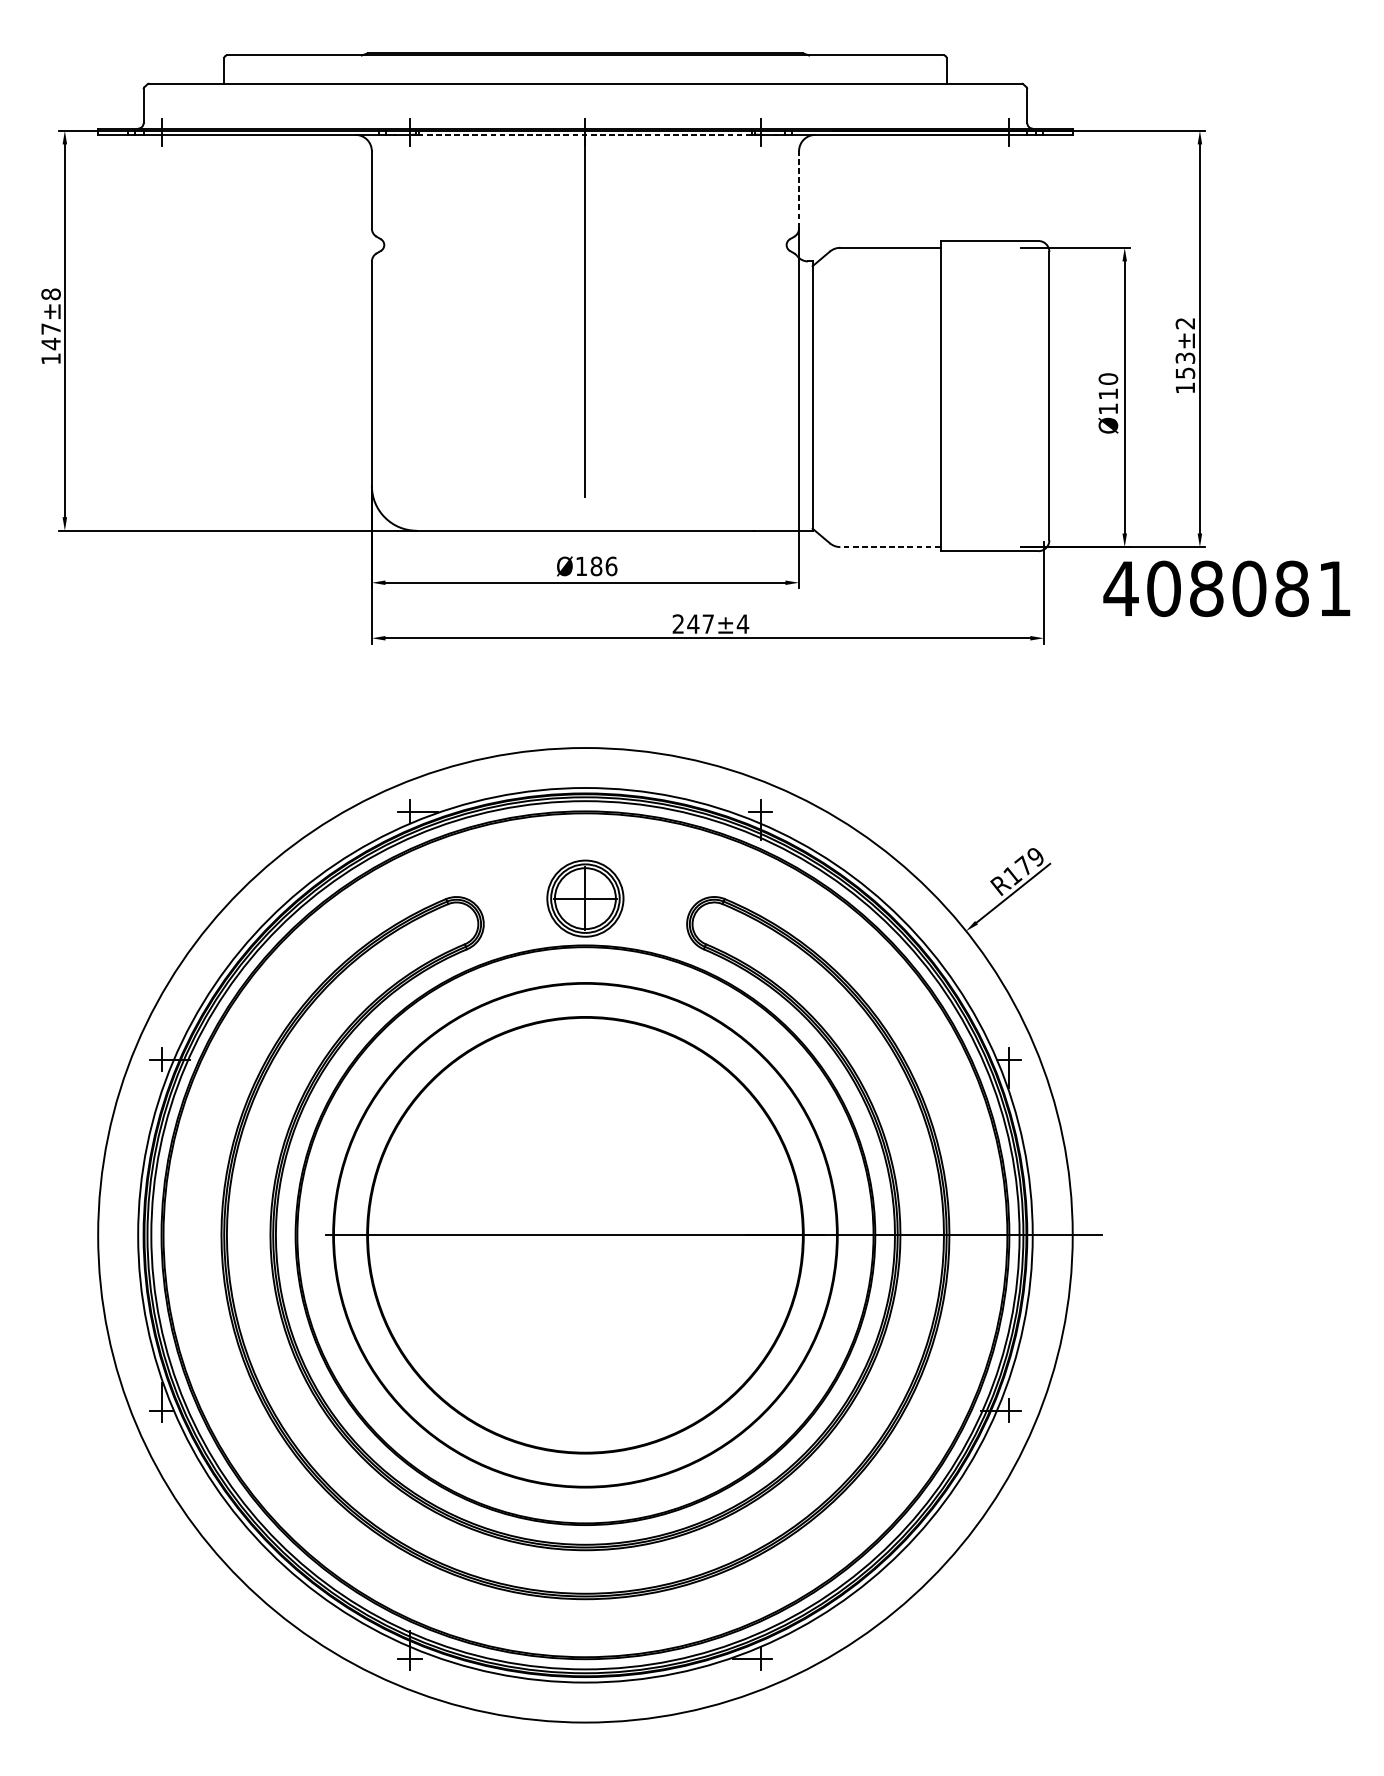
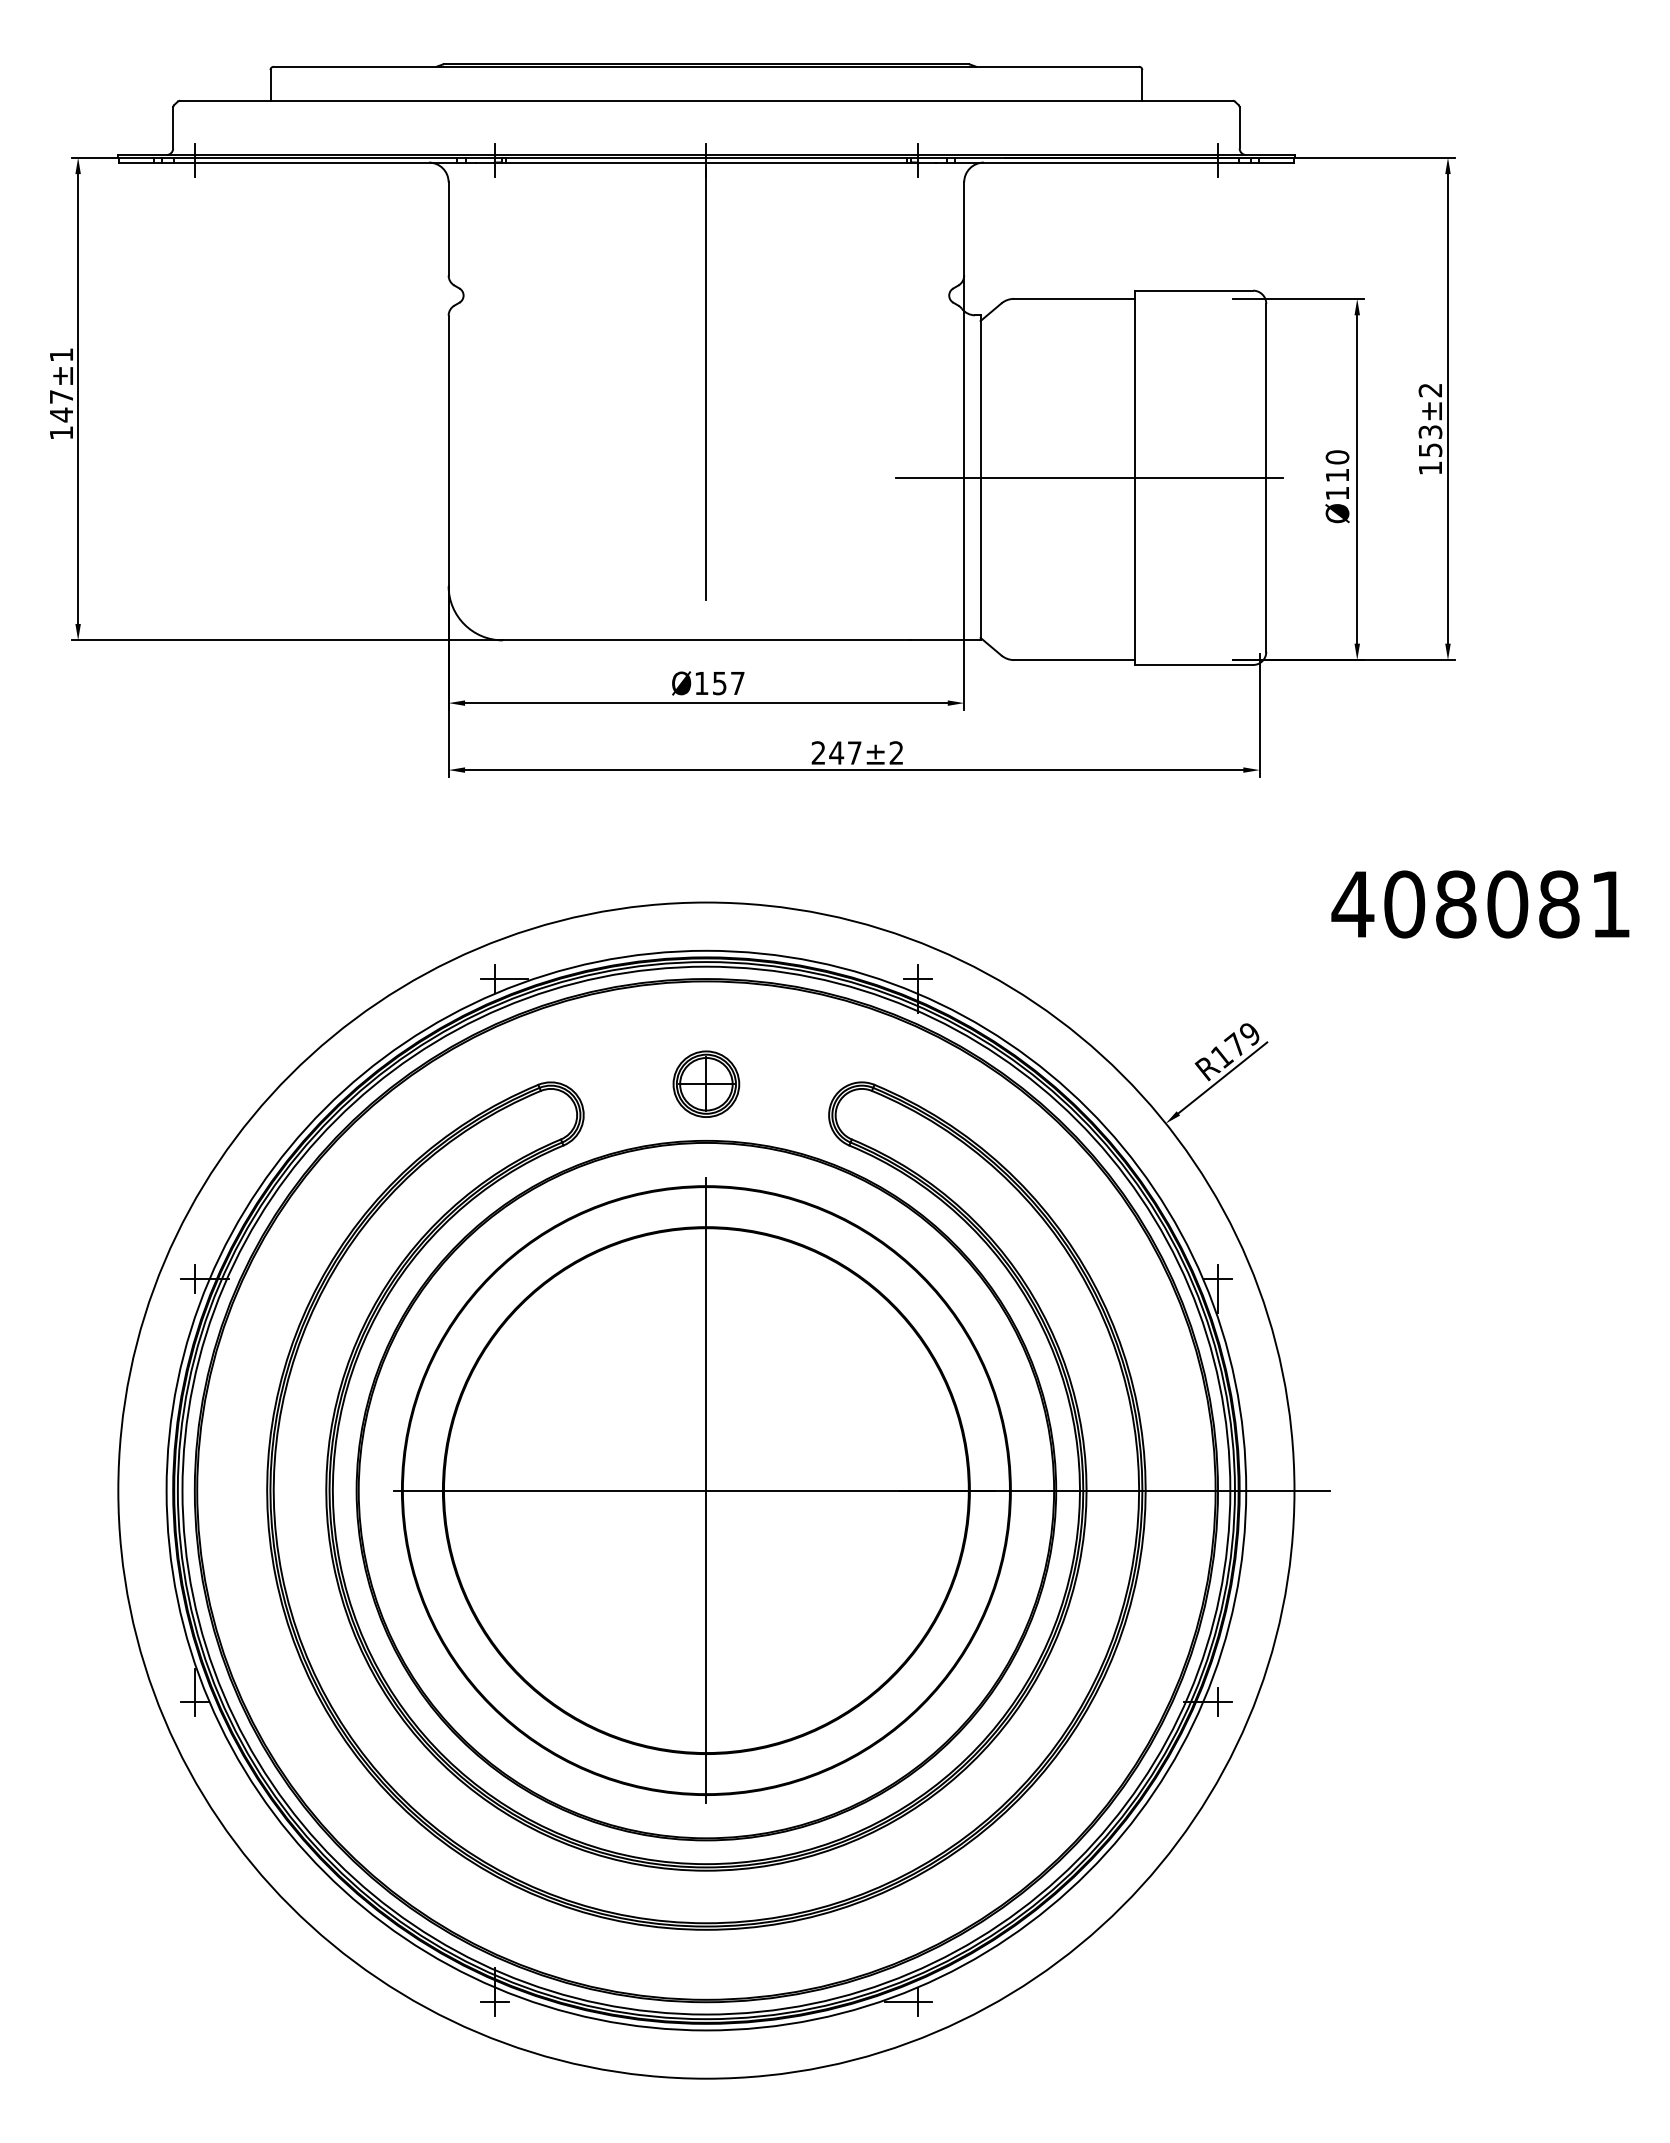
line: (584, 134) -> (705, 162), dashed -> solid
line: (799, 189) -> (964, 228), dashed -> solid
text: (51, 294) -> (61, 355), ±8 -> ±1
line: (902, 395) -> (1089, 477), added
line: (890, 547) -> (1074, 660), dashed -> solid
text: (603, 566) -> (728, 683), 186 -> 157
text: (1226, 588) -> (1480, 904), moved
text: (742, 623) -> (896, 752), ±4 -> ±2
part: (585, 897) -> (706, 1083), size x0.71
line: (585, 1235) -> (706, 1490), added

